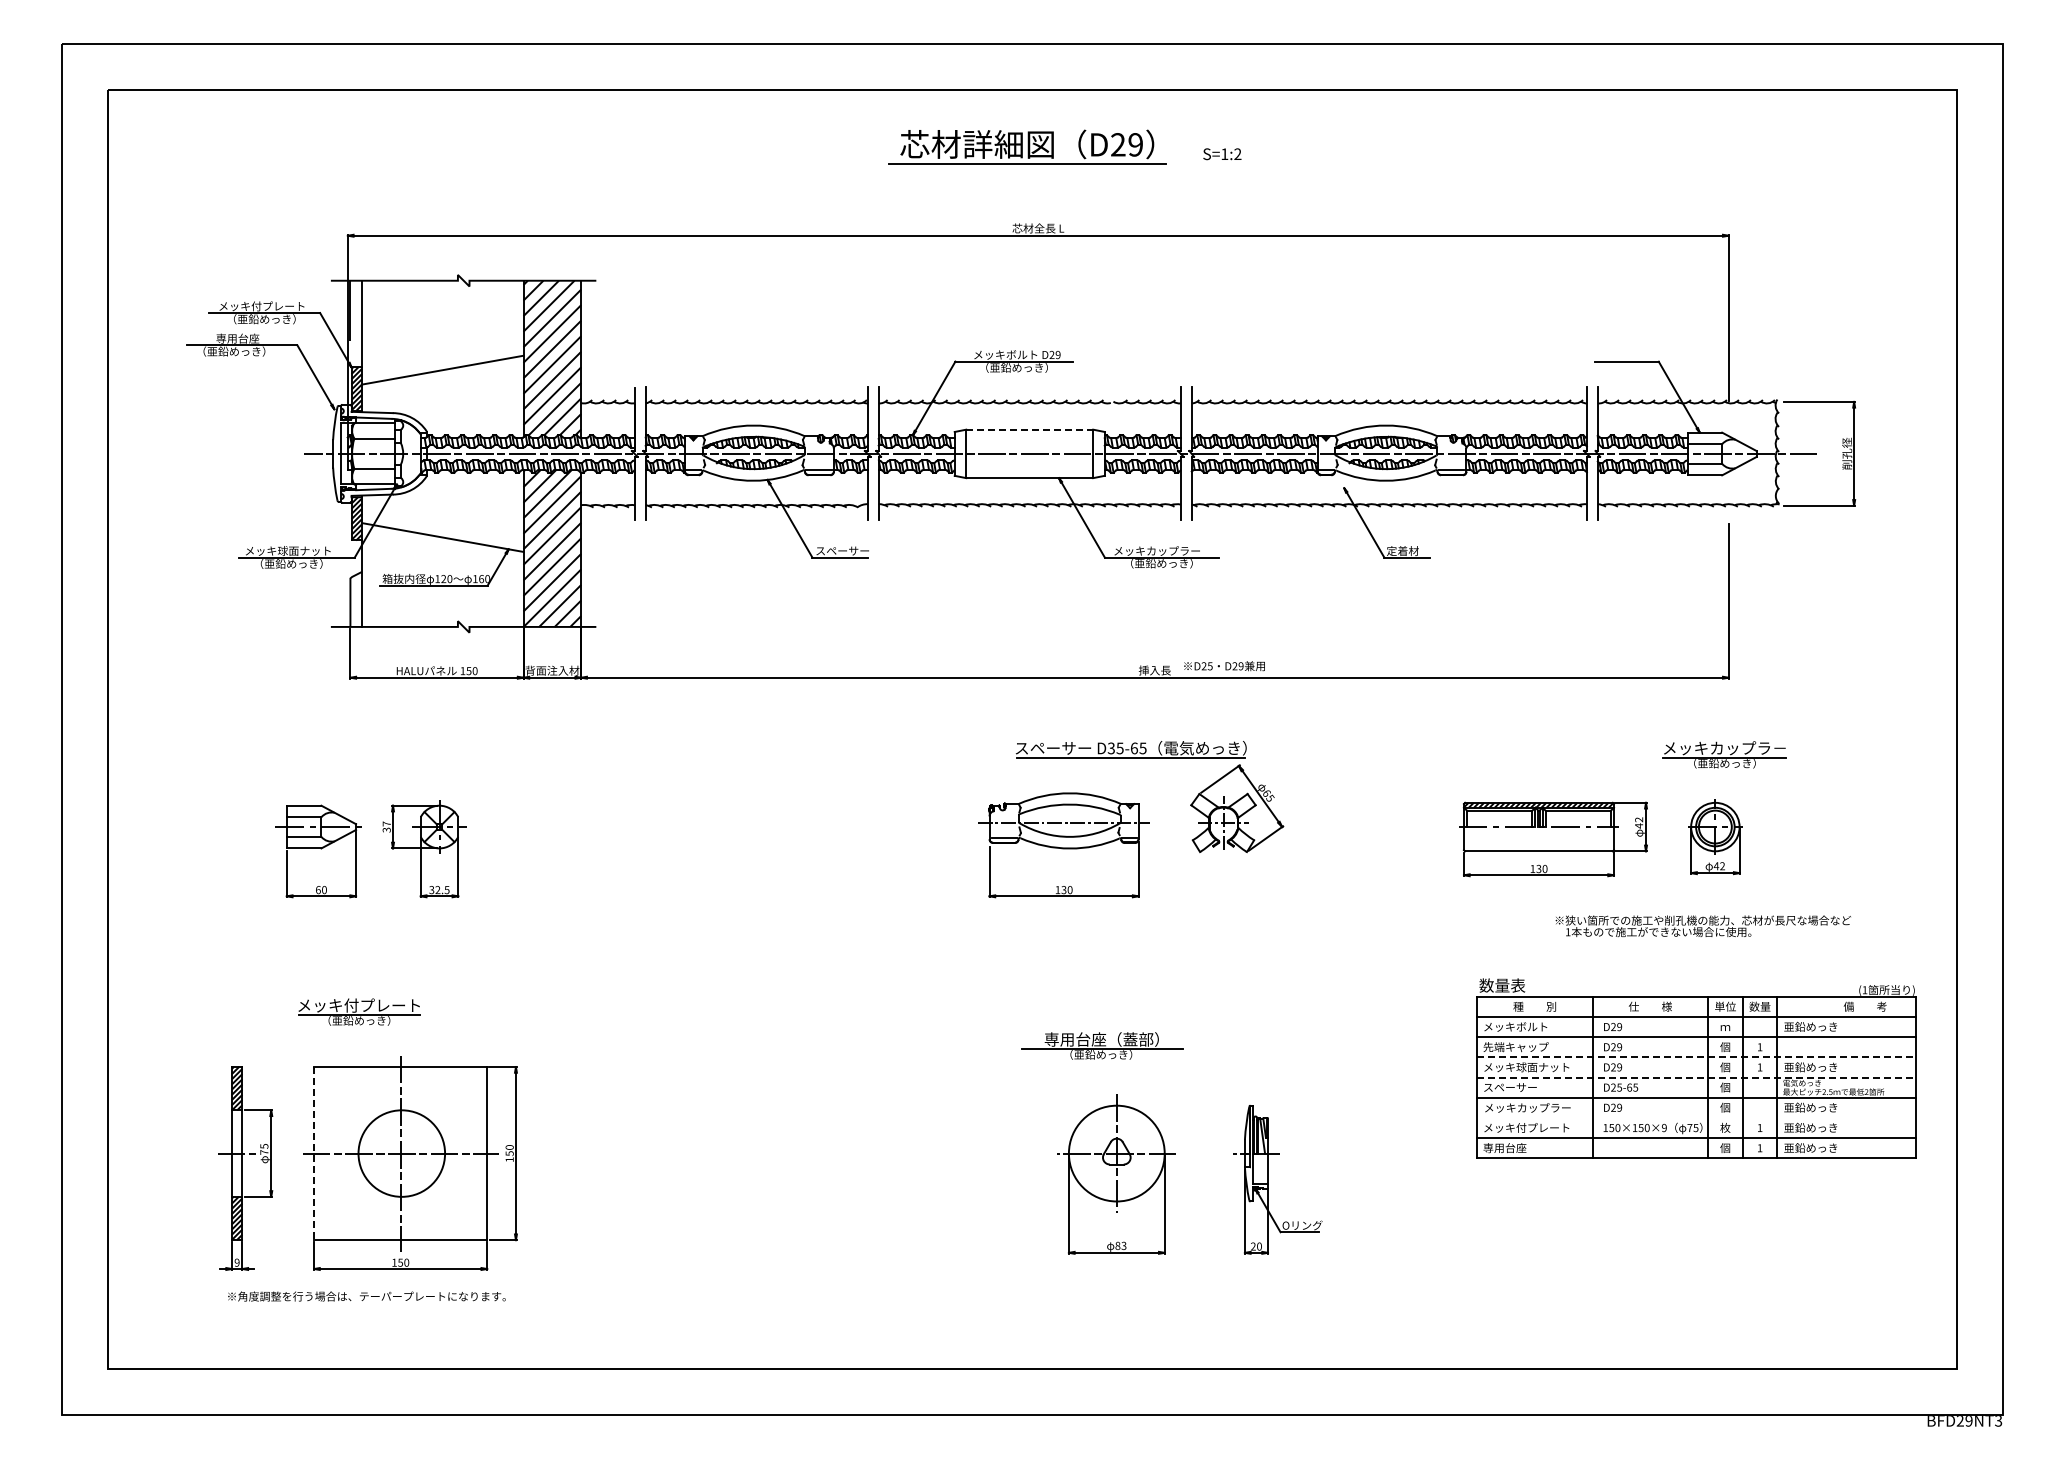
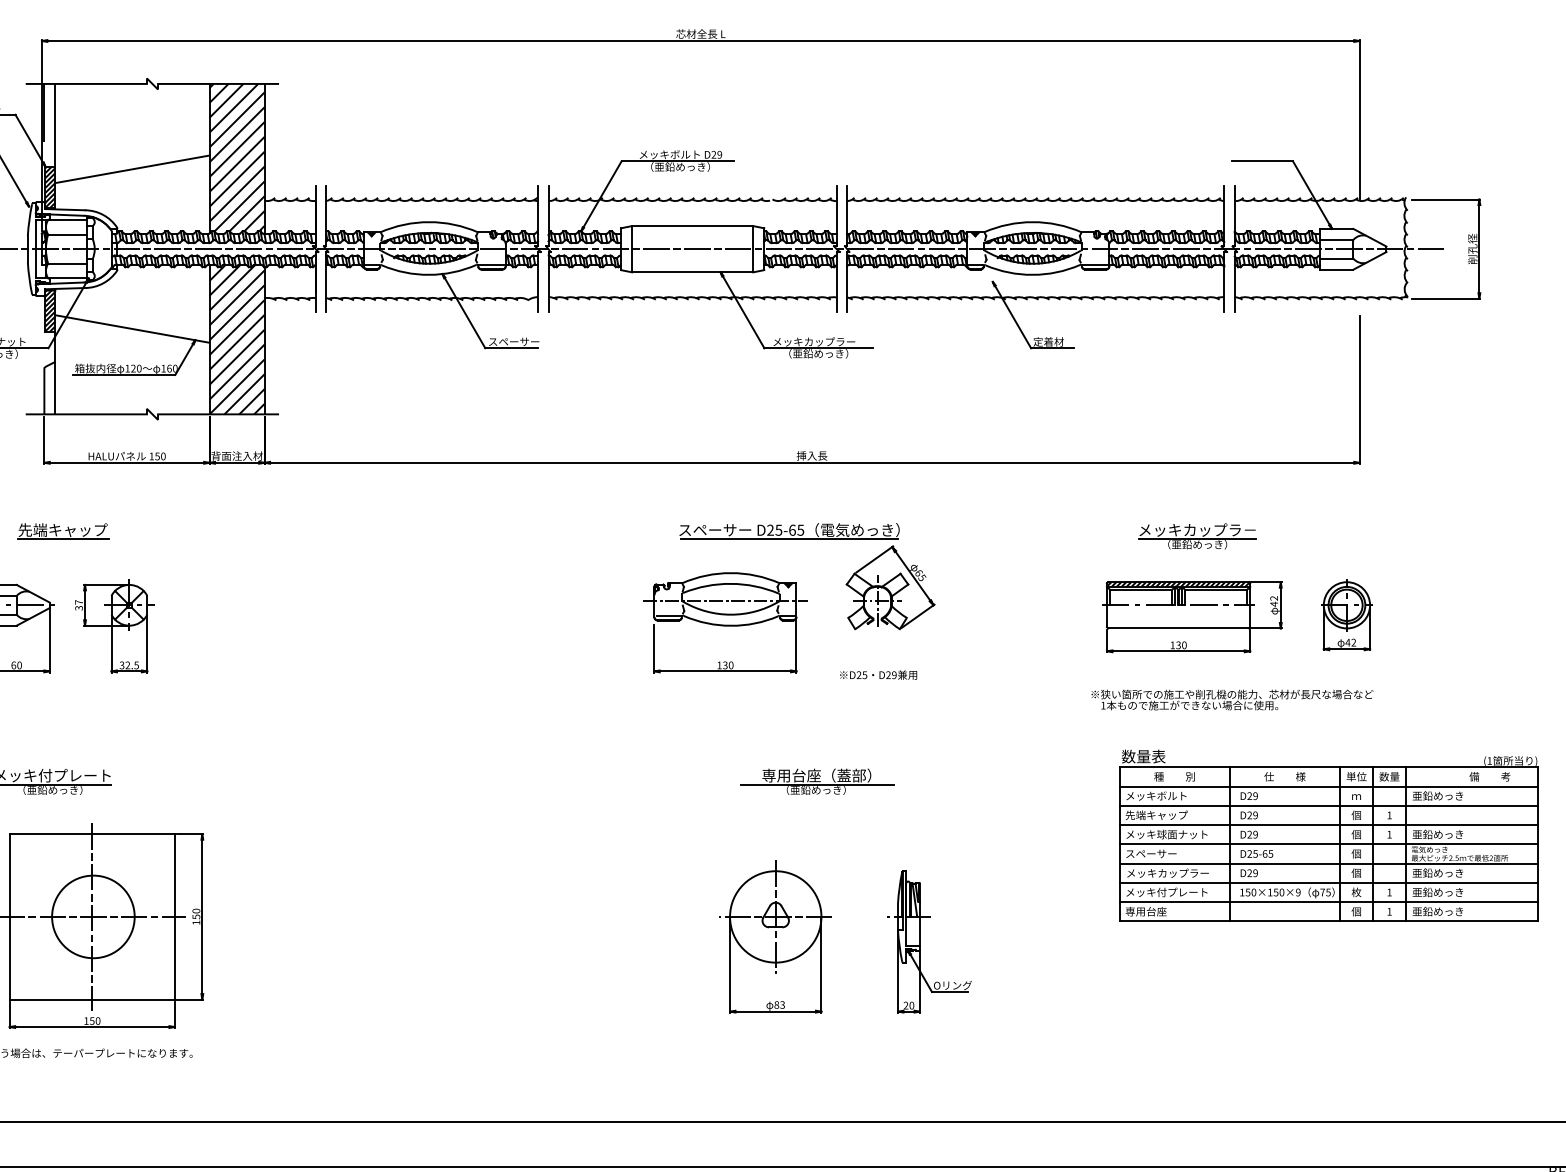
line: (1030, 429) -> (693, 225), dashed -> solid
text: (1224, 666) -> (878, 675), moved
text: (1110, 748) -> (769, 530), D35-65 -> D25-65
part: (369, 749) -> (62, 531), added
part: (1724, 754) -> (1197, 536), moved
text: (1702, 926) -> (1231, 700), moved
part: (1102, 1045) -> (817, 781), moved
line: (1697, 1057) -> (1329, 825), dashed -> solid
line: (1697, 1077) -> (1329, 844), dashed -> solid
line: (1696, 1117) -> (1328, 882), added
line: (314, 1153) -> (10, 916), dashed -> solid

